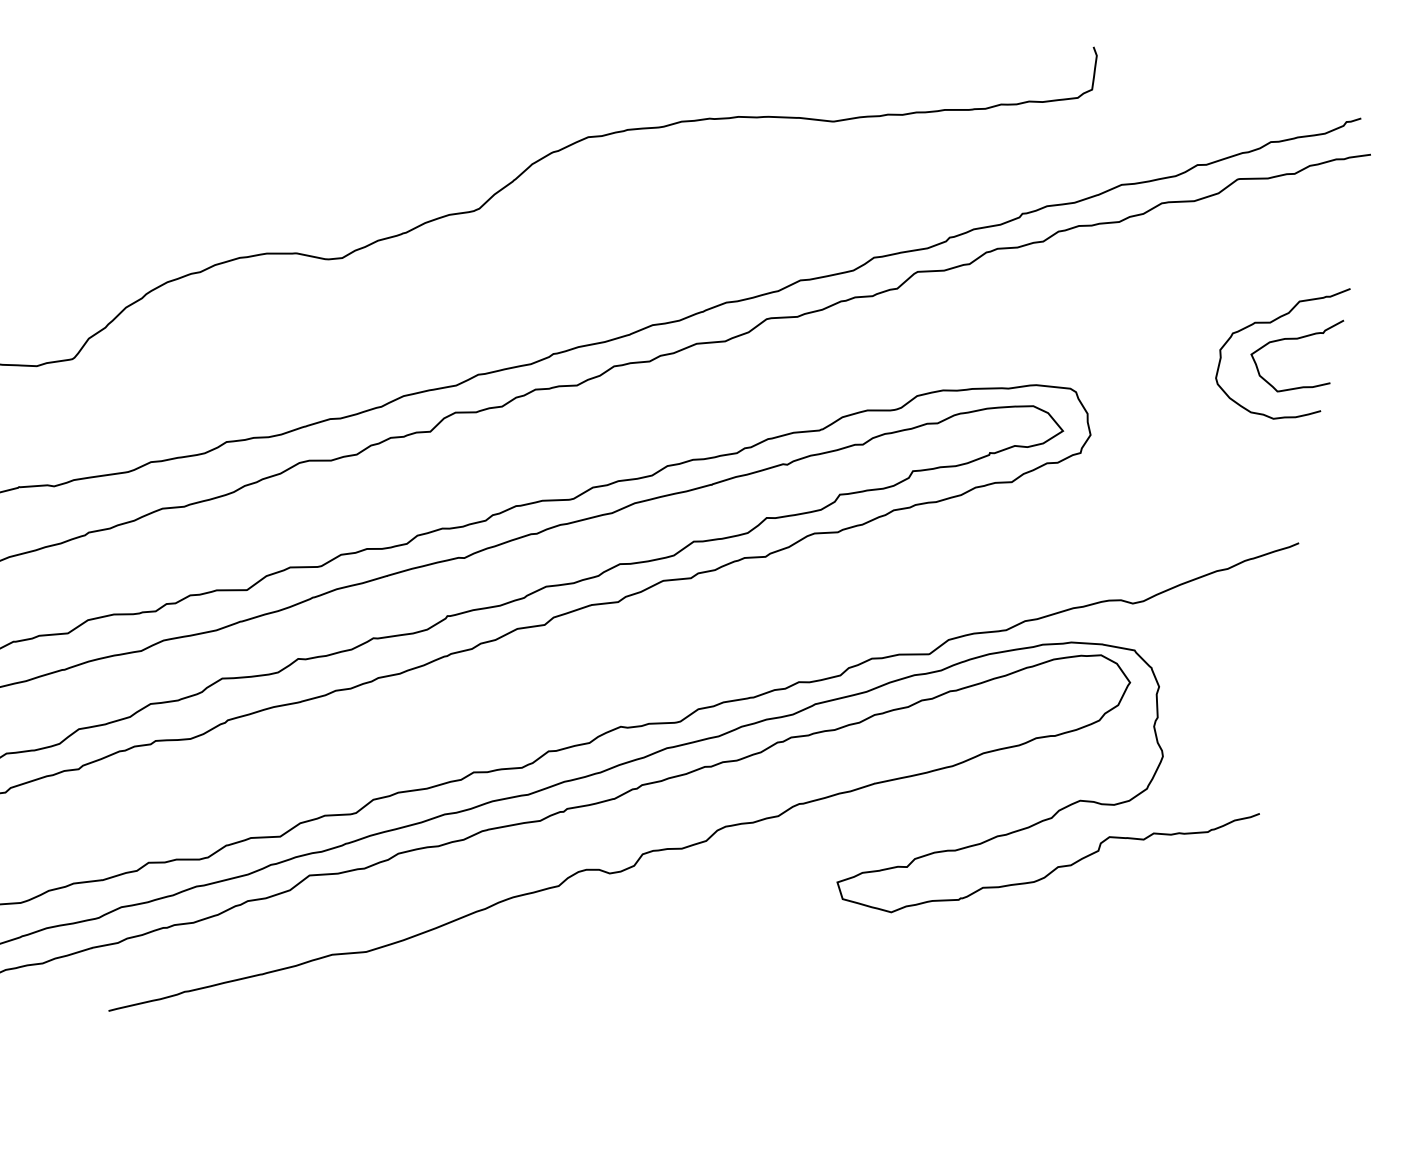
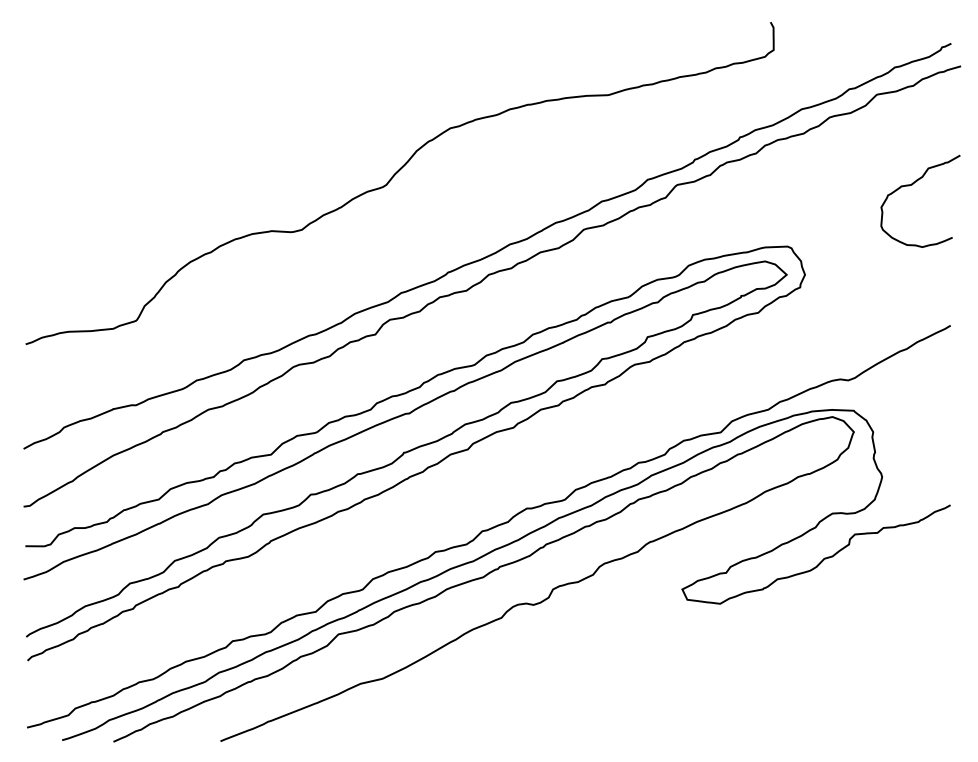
curve: (1292, 340) -> (927, 194), removed

